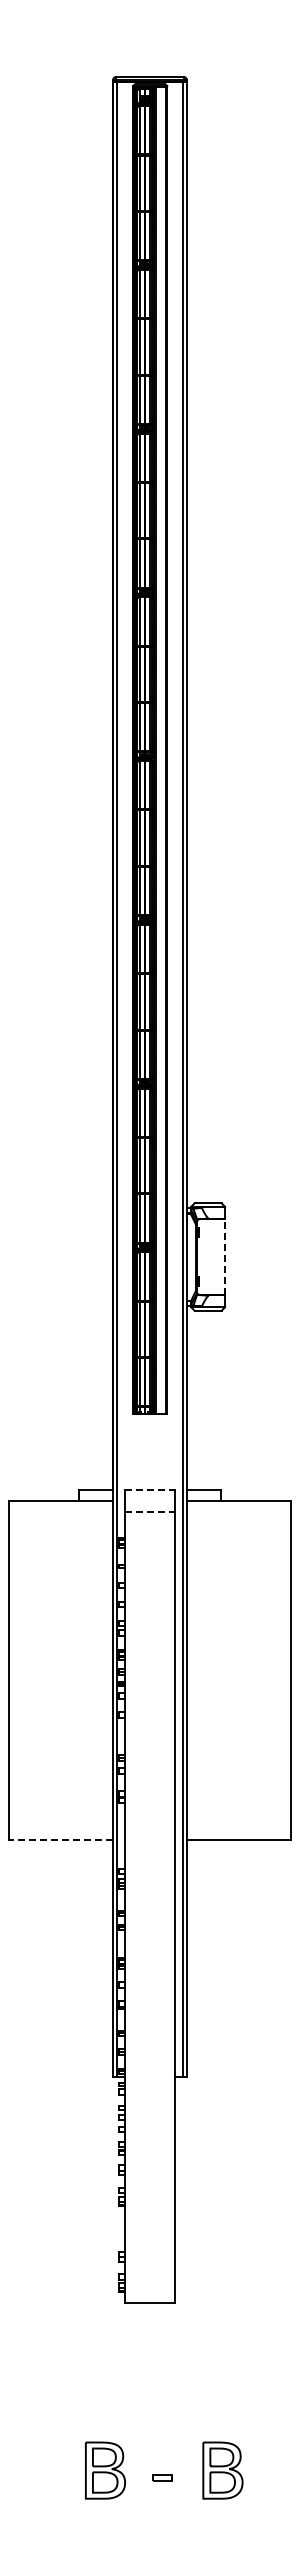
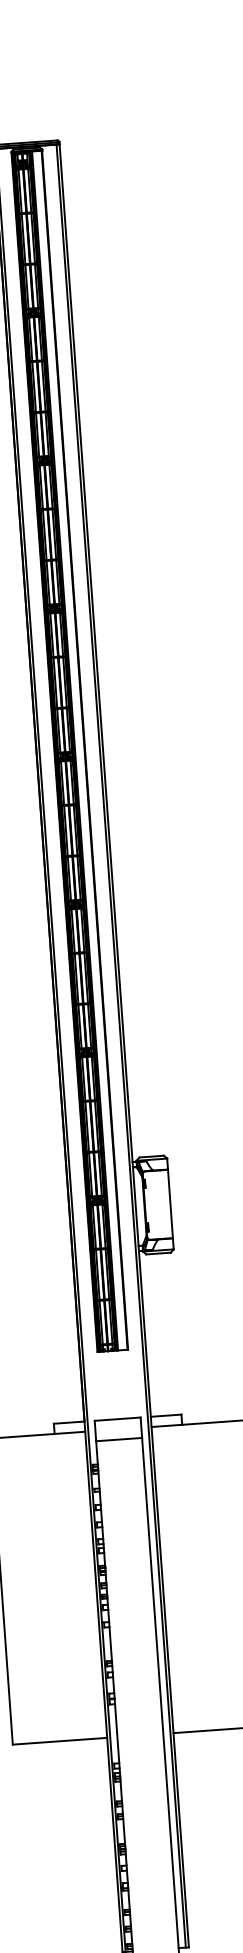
line: (225, 1257) -> (170, 1204), dashed -> solid
line: (150, 1489) -> (118, 1418), dashed -> solid
line: (150, 1512) -> (119, 1439), dashed -> solid
line: (60, 1839) -> (59, 1740), dashed -> solid

